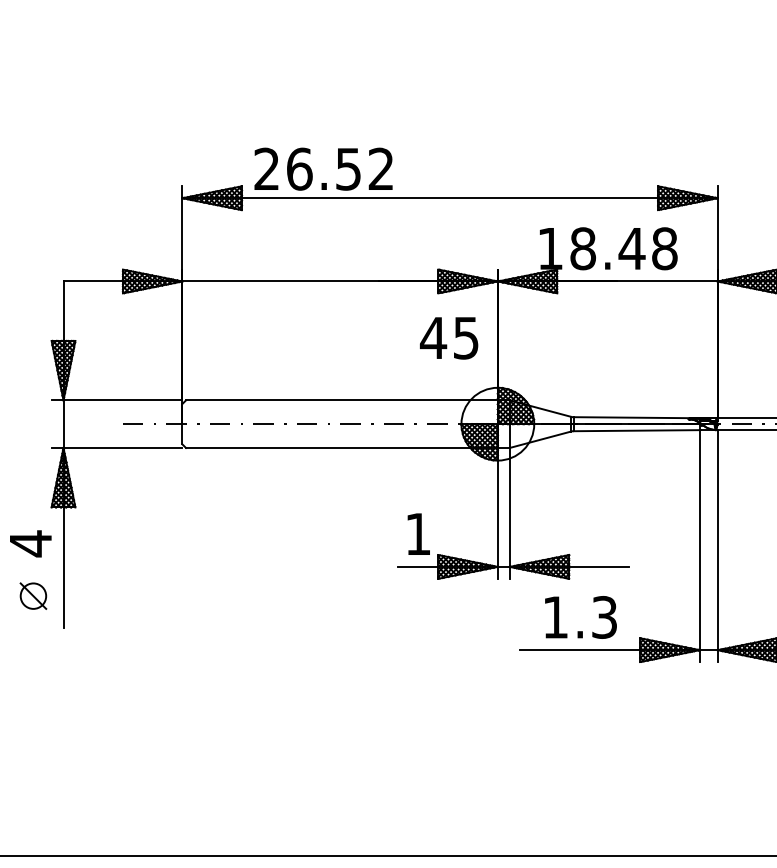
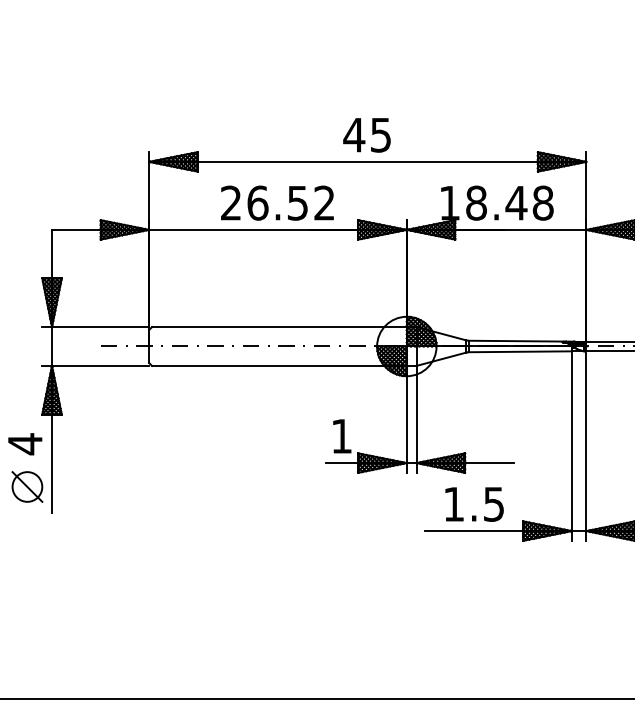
text: (323, 168) -> (277, 202), moved
text: (448, 338) -> (366, 135), moved
part: (33, 595) -> (27, 486), size x1.43
text: (605, 616) -> (494, 503), 1.3 -> 1.5

